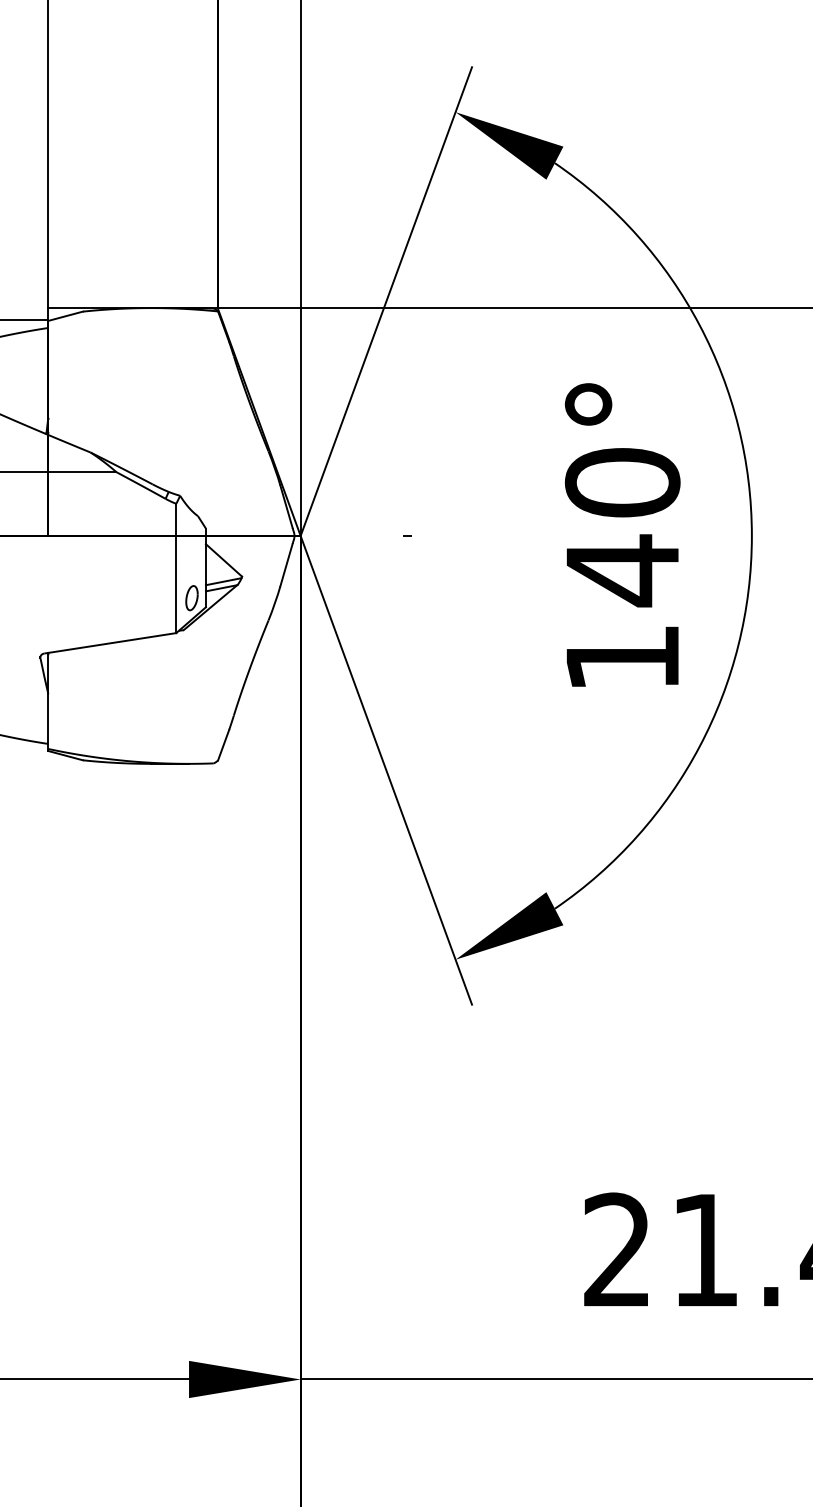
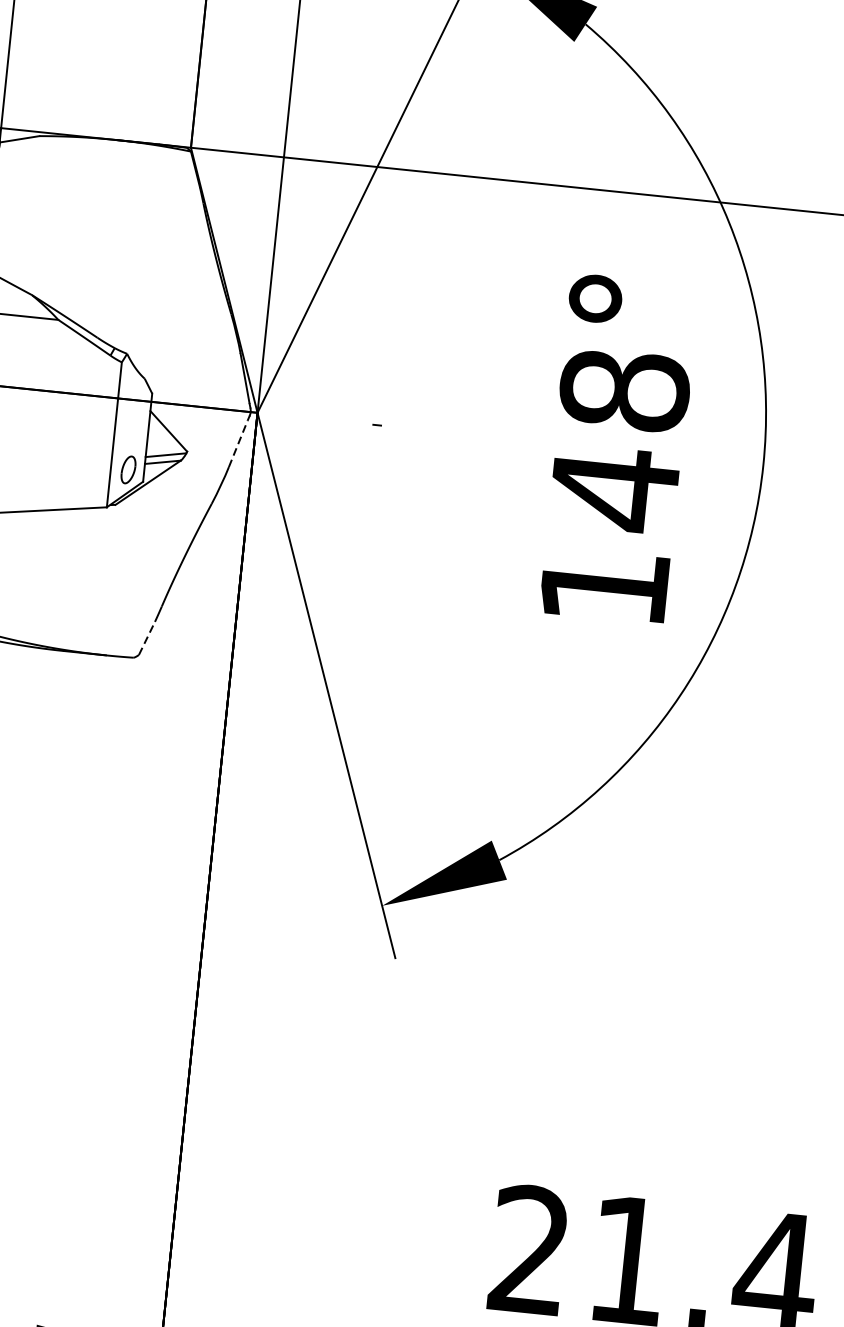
text: (622, 482) -> (624, 390), 140° -> 148°
line: (286, 564) -> (238, 443), solid -> dashed
line: (223, 744) -> (146, 637), solid -> dashed

